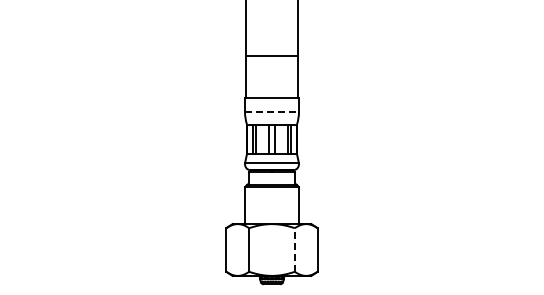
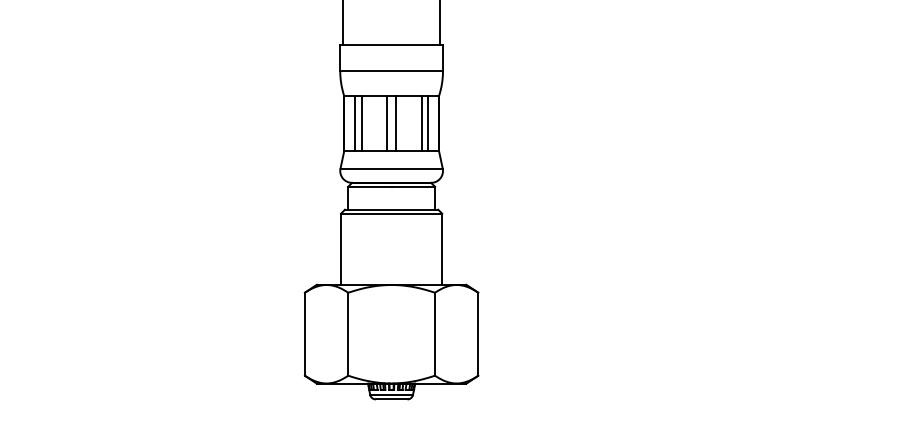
line: (272, 111) -> (392, 70), dashed -> solid
line: (294, 250) -> (434, 335), dashed -> solid

